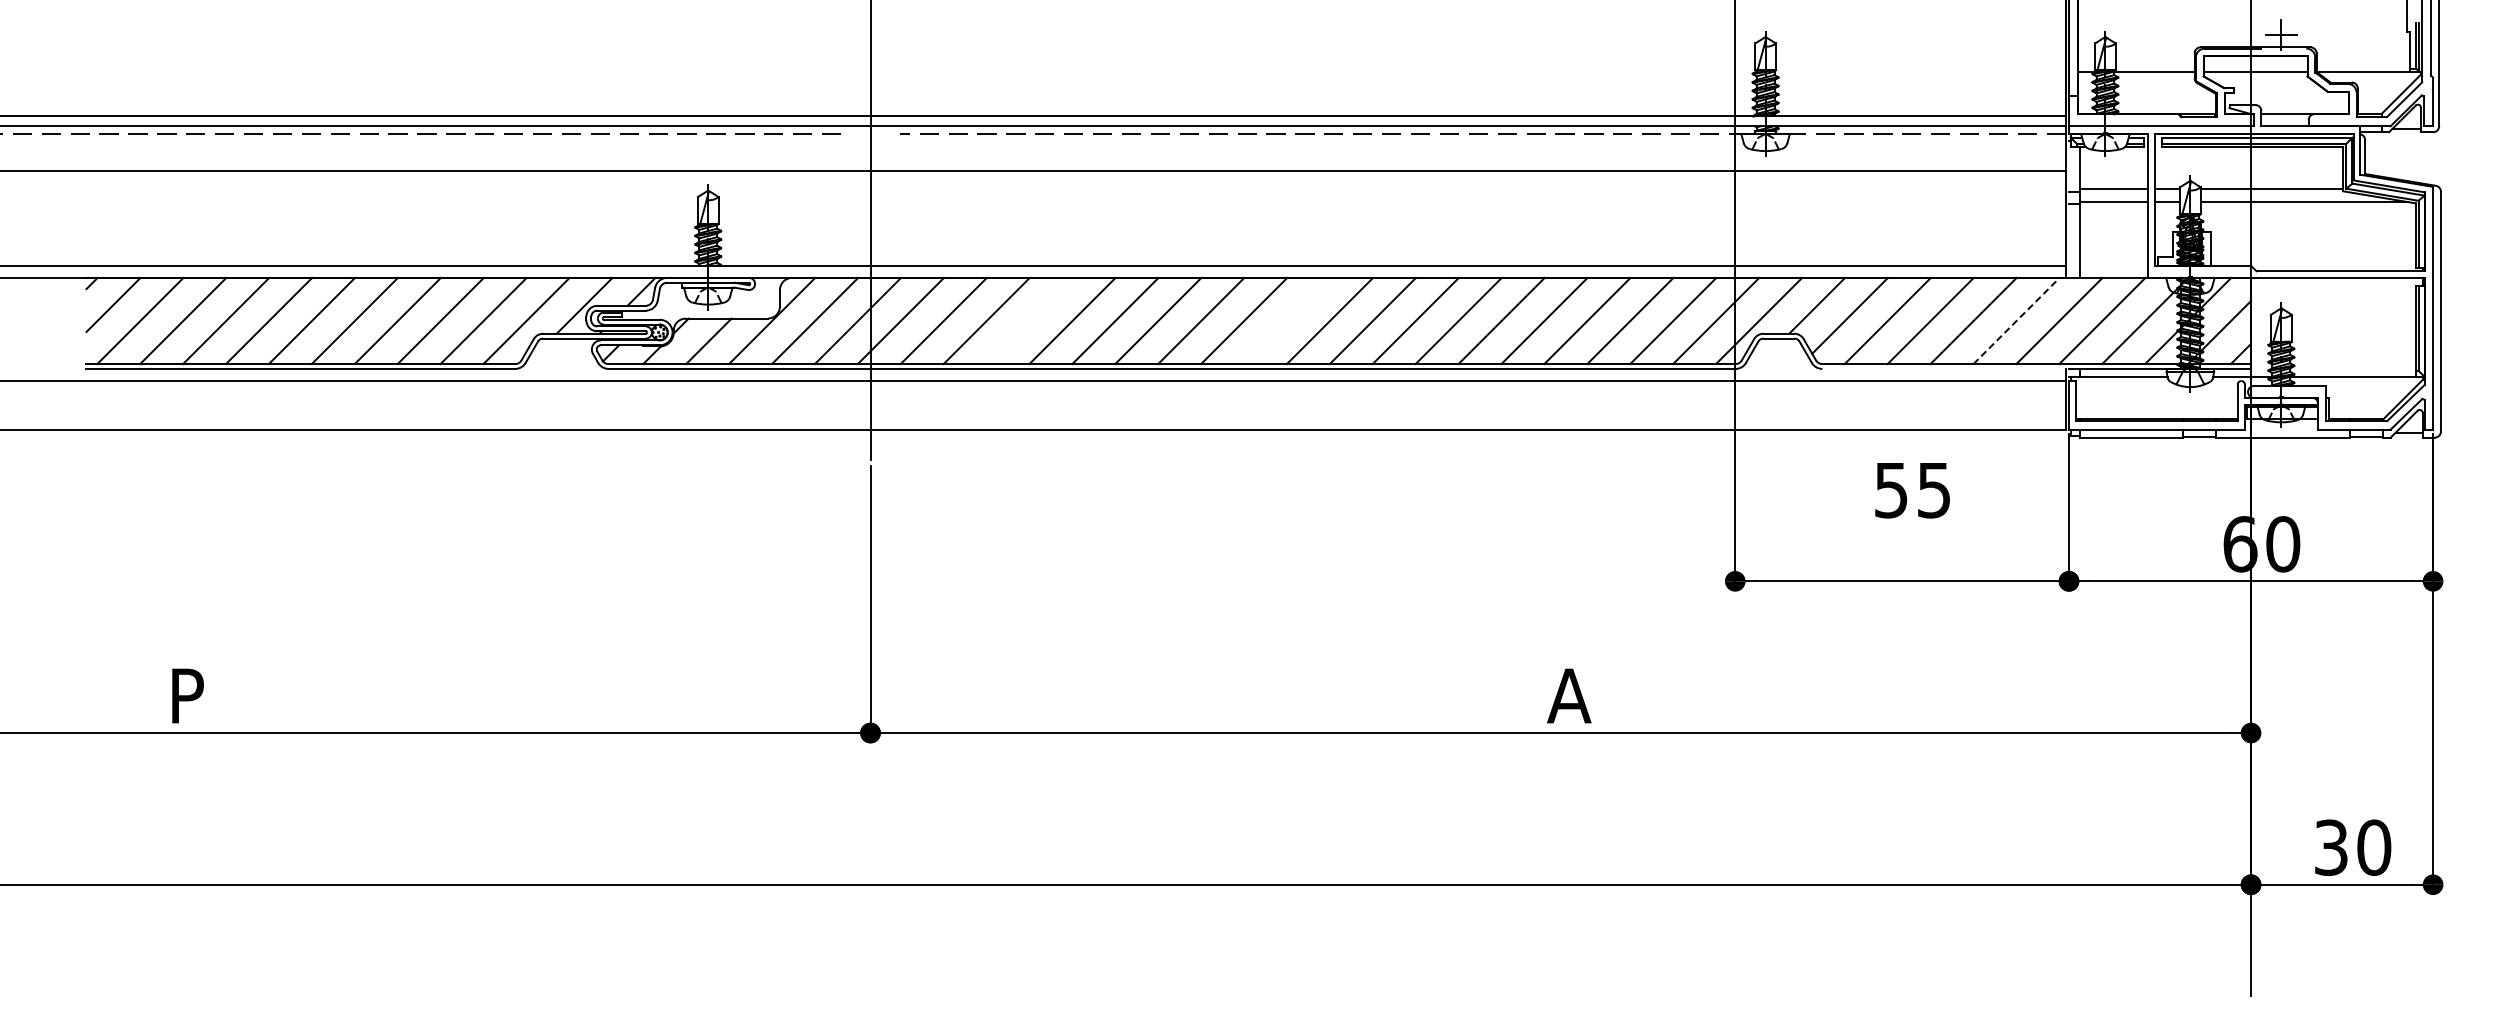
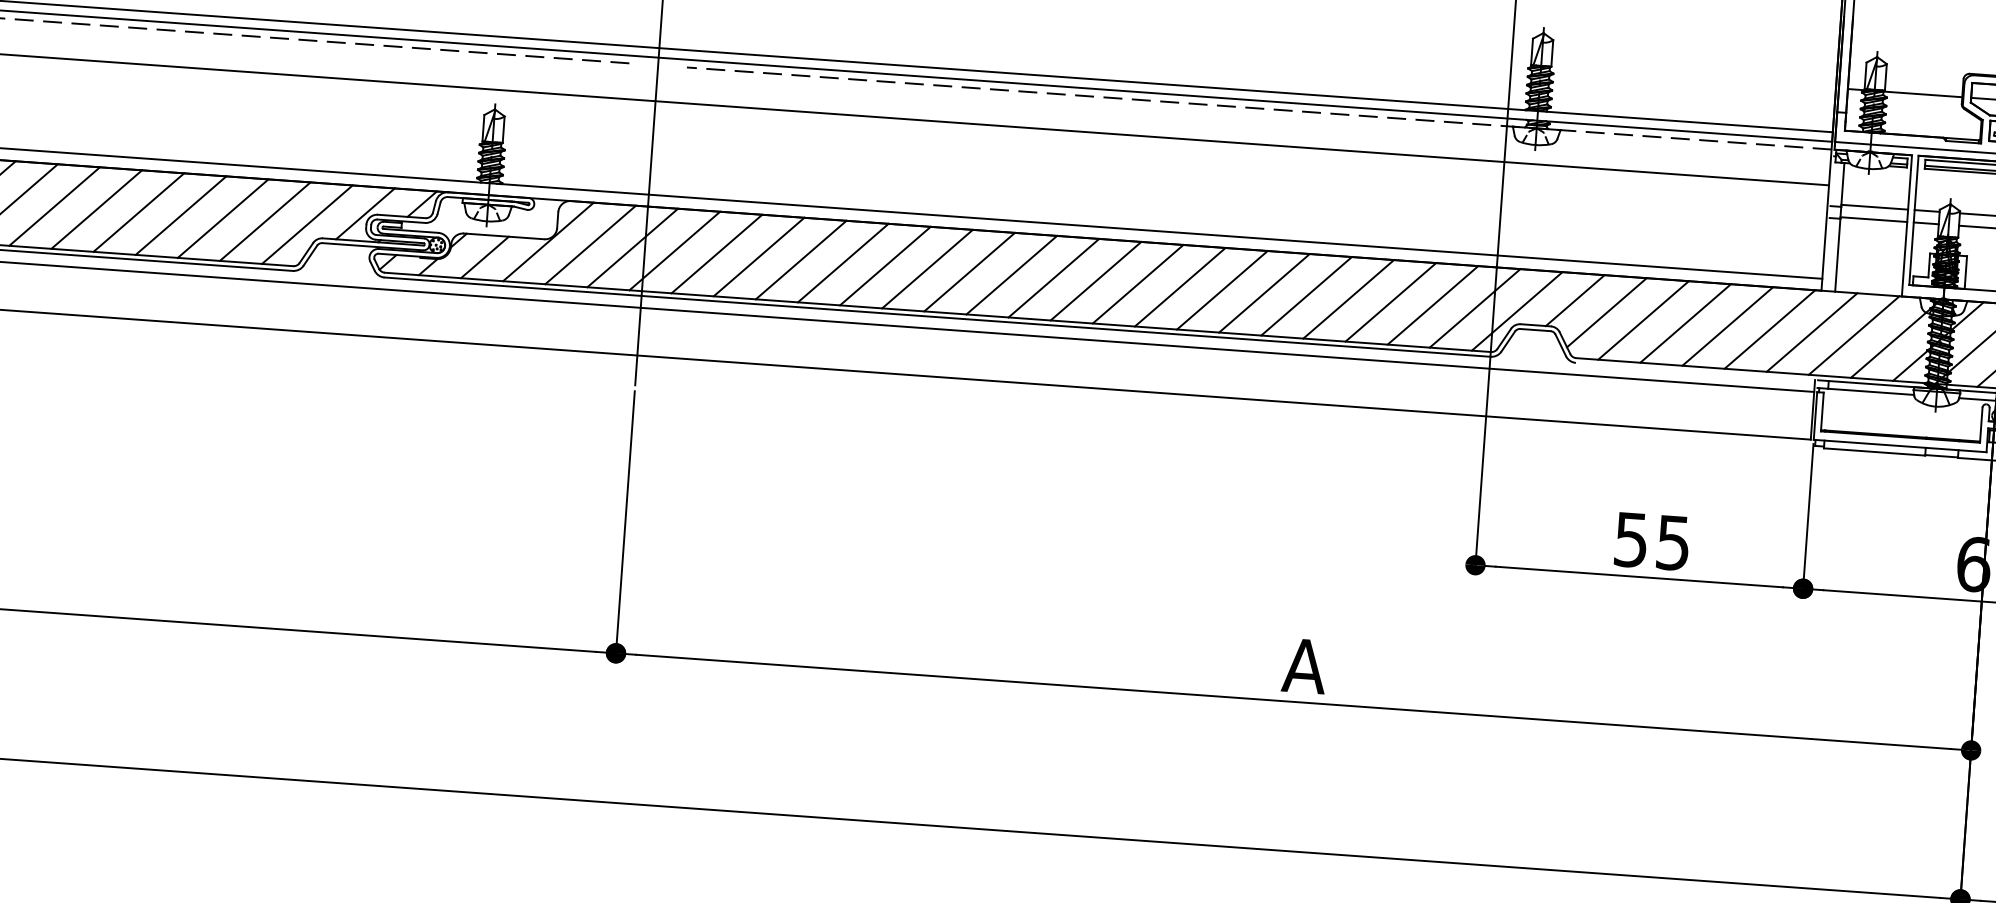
line: (1029, 320) -> (801, 259), added
line: (1287, 320) -> (1054, 277), added
line: (2016, 321) -> (1769, 330), dashed -> solid
text: (1912, 490) -> (1652, 541), moved

